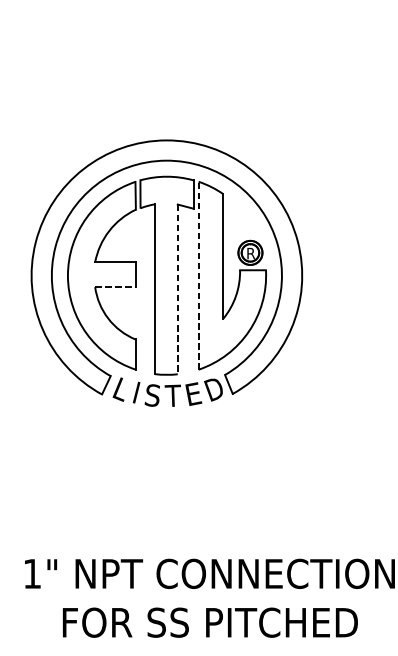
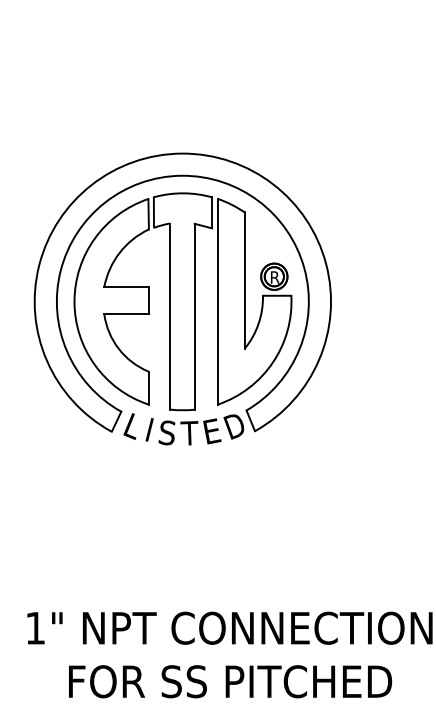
line: (198, 275) -> (217, 301), dashed -> solid
line: (115, 287) -> (126, 314), dashed -> solid
line: (177, 289) -> (194, 316), dashed -> solid

